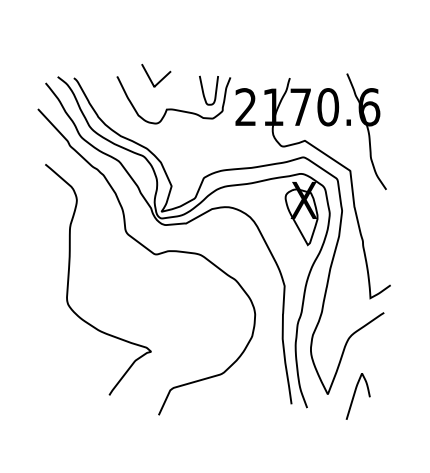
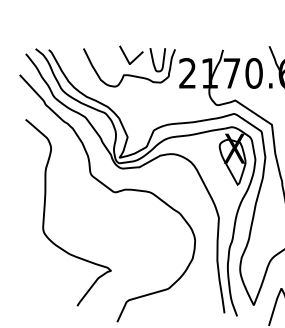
curve: (160, 79) -> (134, 58), moved

